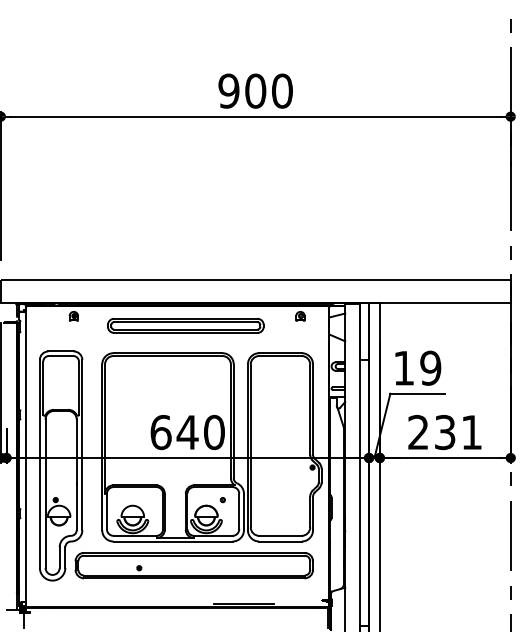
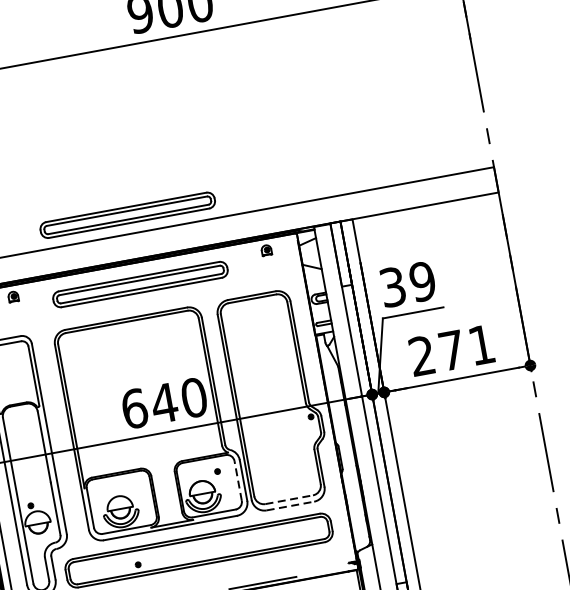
part: (185, 263) -> (127, 214), added
text: (404, 367) -> (393, 286), 19 -> 39
text: (445, 432) -> (452, 350), 231 -> 271
line: (239, 511) -> (238, 480), solid -> dashed
line: (280, 535) -> (289, 499), solid -> dashed
line: (280, 541) -> (290, 506), solid -> dashed

